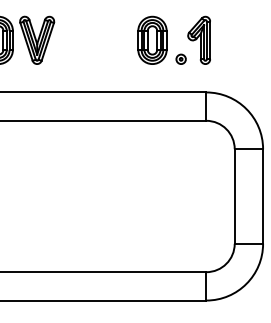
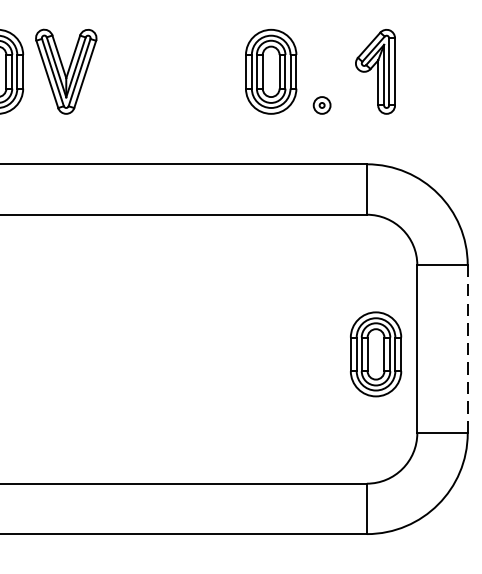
part: (198, 39) -> (374, 70), moved
line: (263, 196) -> (468, 349), solid -> dashed
part: (211, 198) -> (376, 352), added

